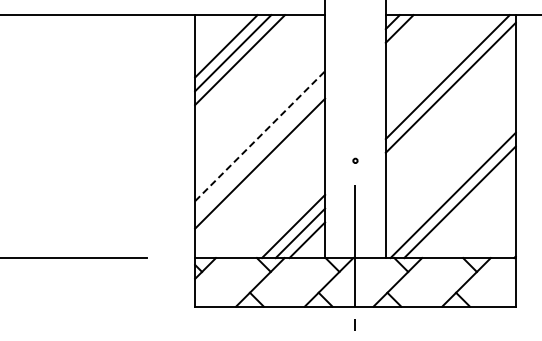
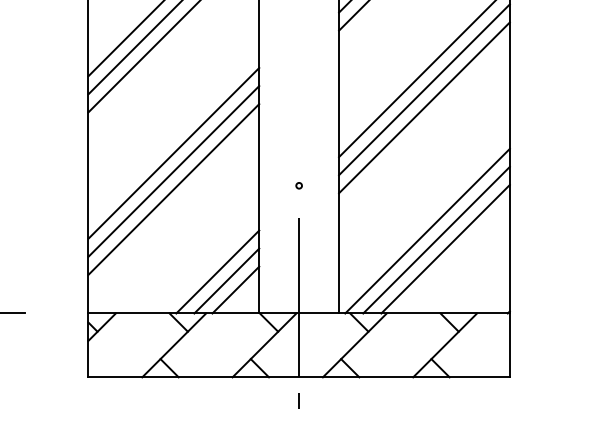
line: (450, 101) -> (424, 107), added
line: (260, 136) -> (174, 153), dashed -> solid
line: (260, 149) -> (174, 170), added
line: (466, 209) -> (445, 249), added

